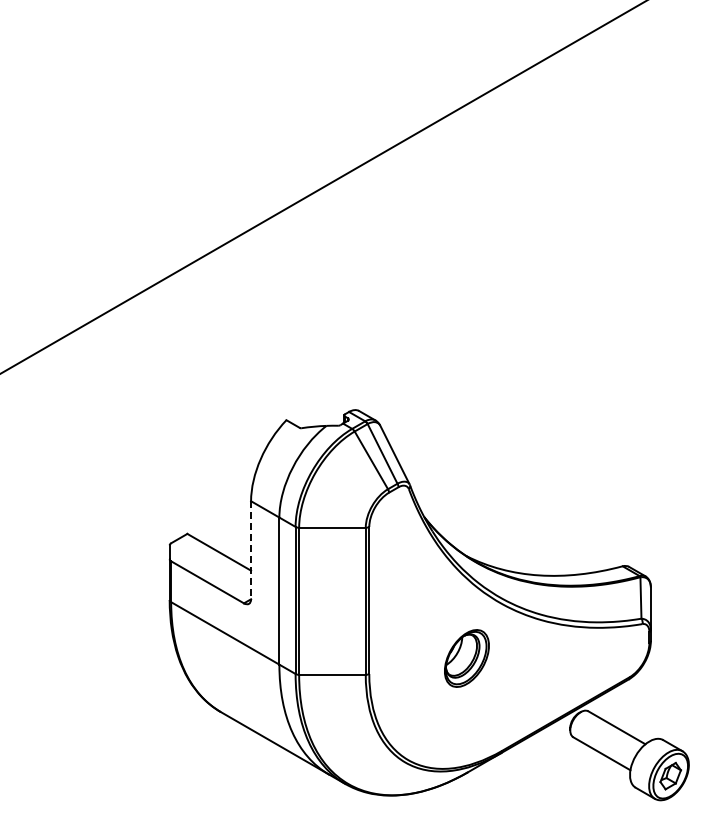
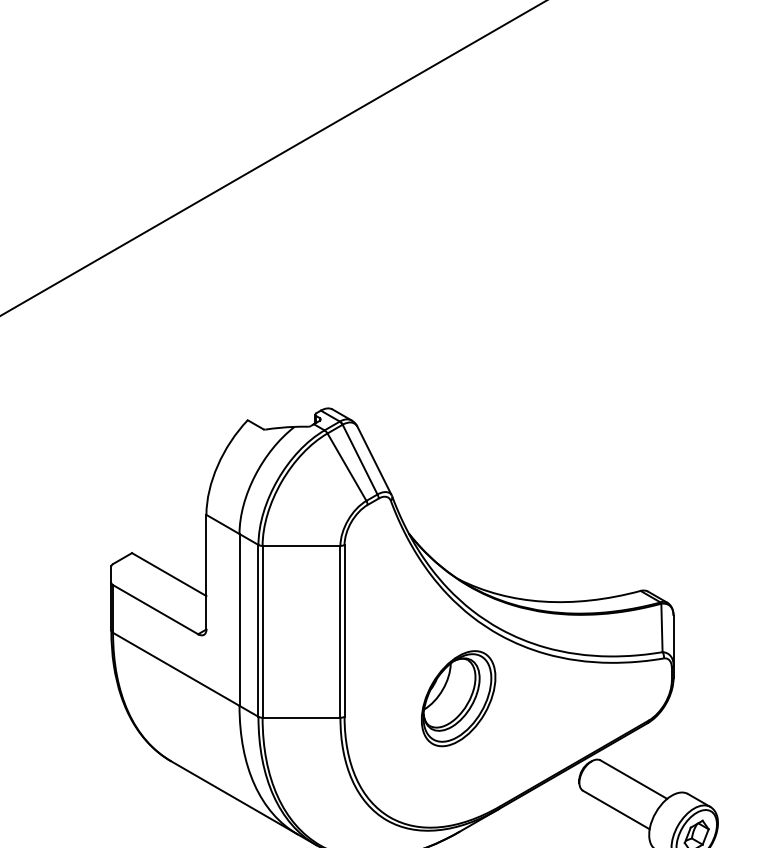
line: (251, 550) -> (206, 572), dashed -> solid
part: (466, 658) -> (458, 698), size x1.43

